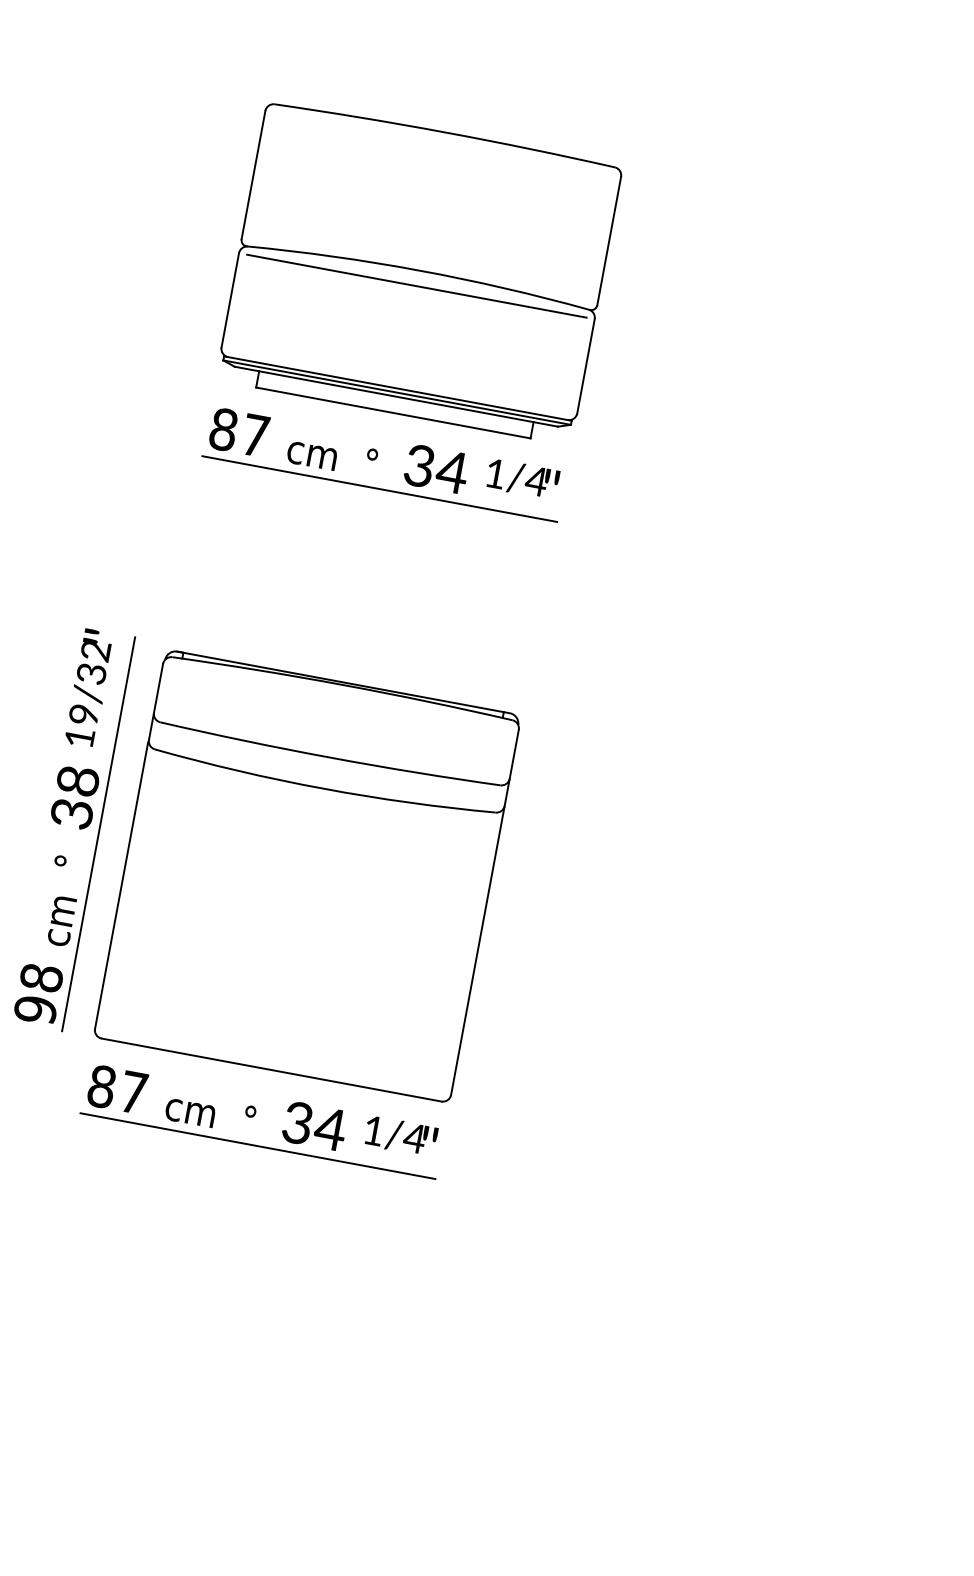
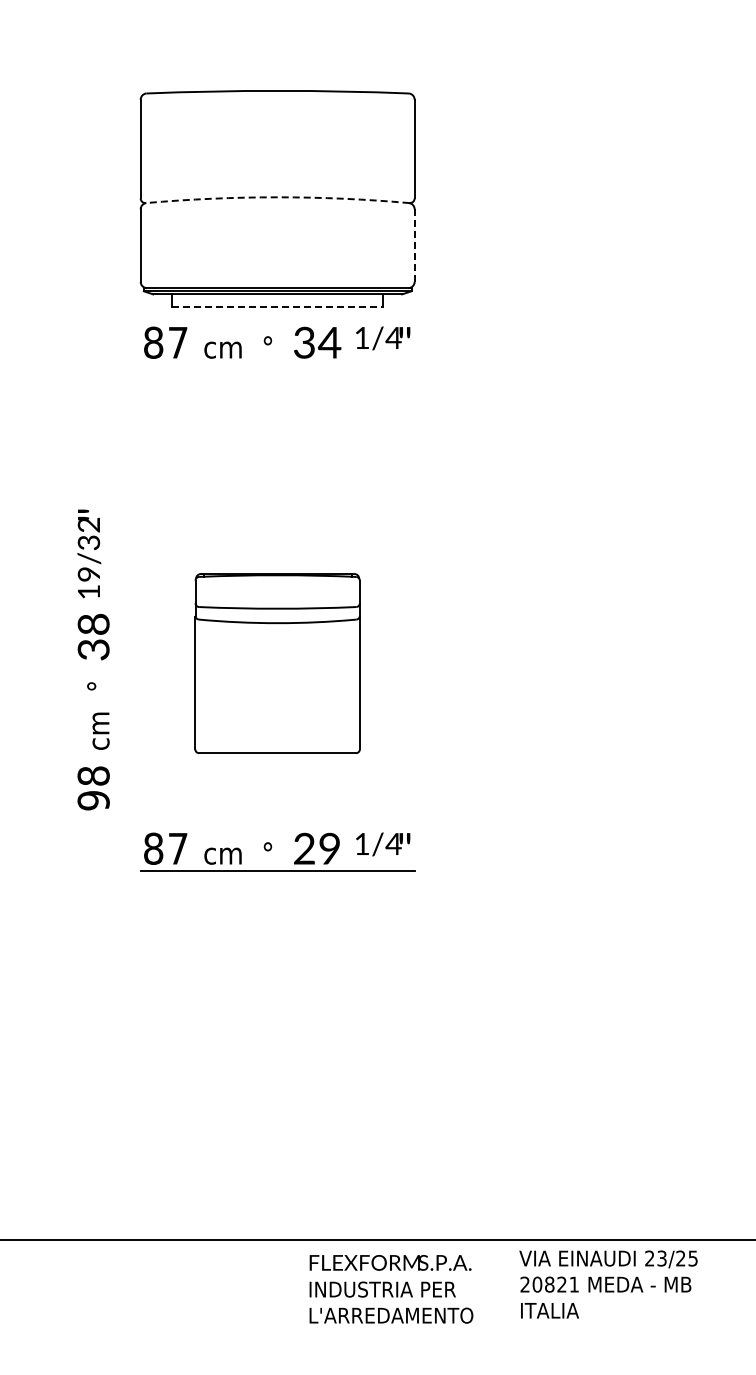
arc: (419, 270) -> (277, 197), solid -> dashed
line: (416, 286) -> (277, 209), removed
line: (585, 366) -> (414, 245), solid -> dashed
line: (393, 412) -> (277, 306), solid -> dashed
line: (379, 488) -> (277, 365), removed
line: (99, 833) -> (116, 660), removed
part: (307, 875) -> (277, 663), size x0.6
text: (314, 1125) -> (317, 848), 34 -> 29

